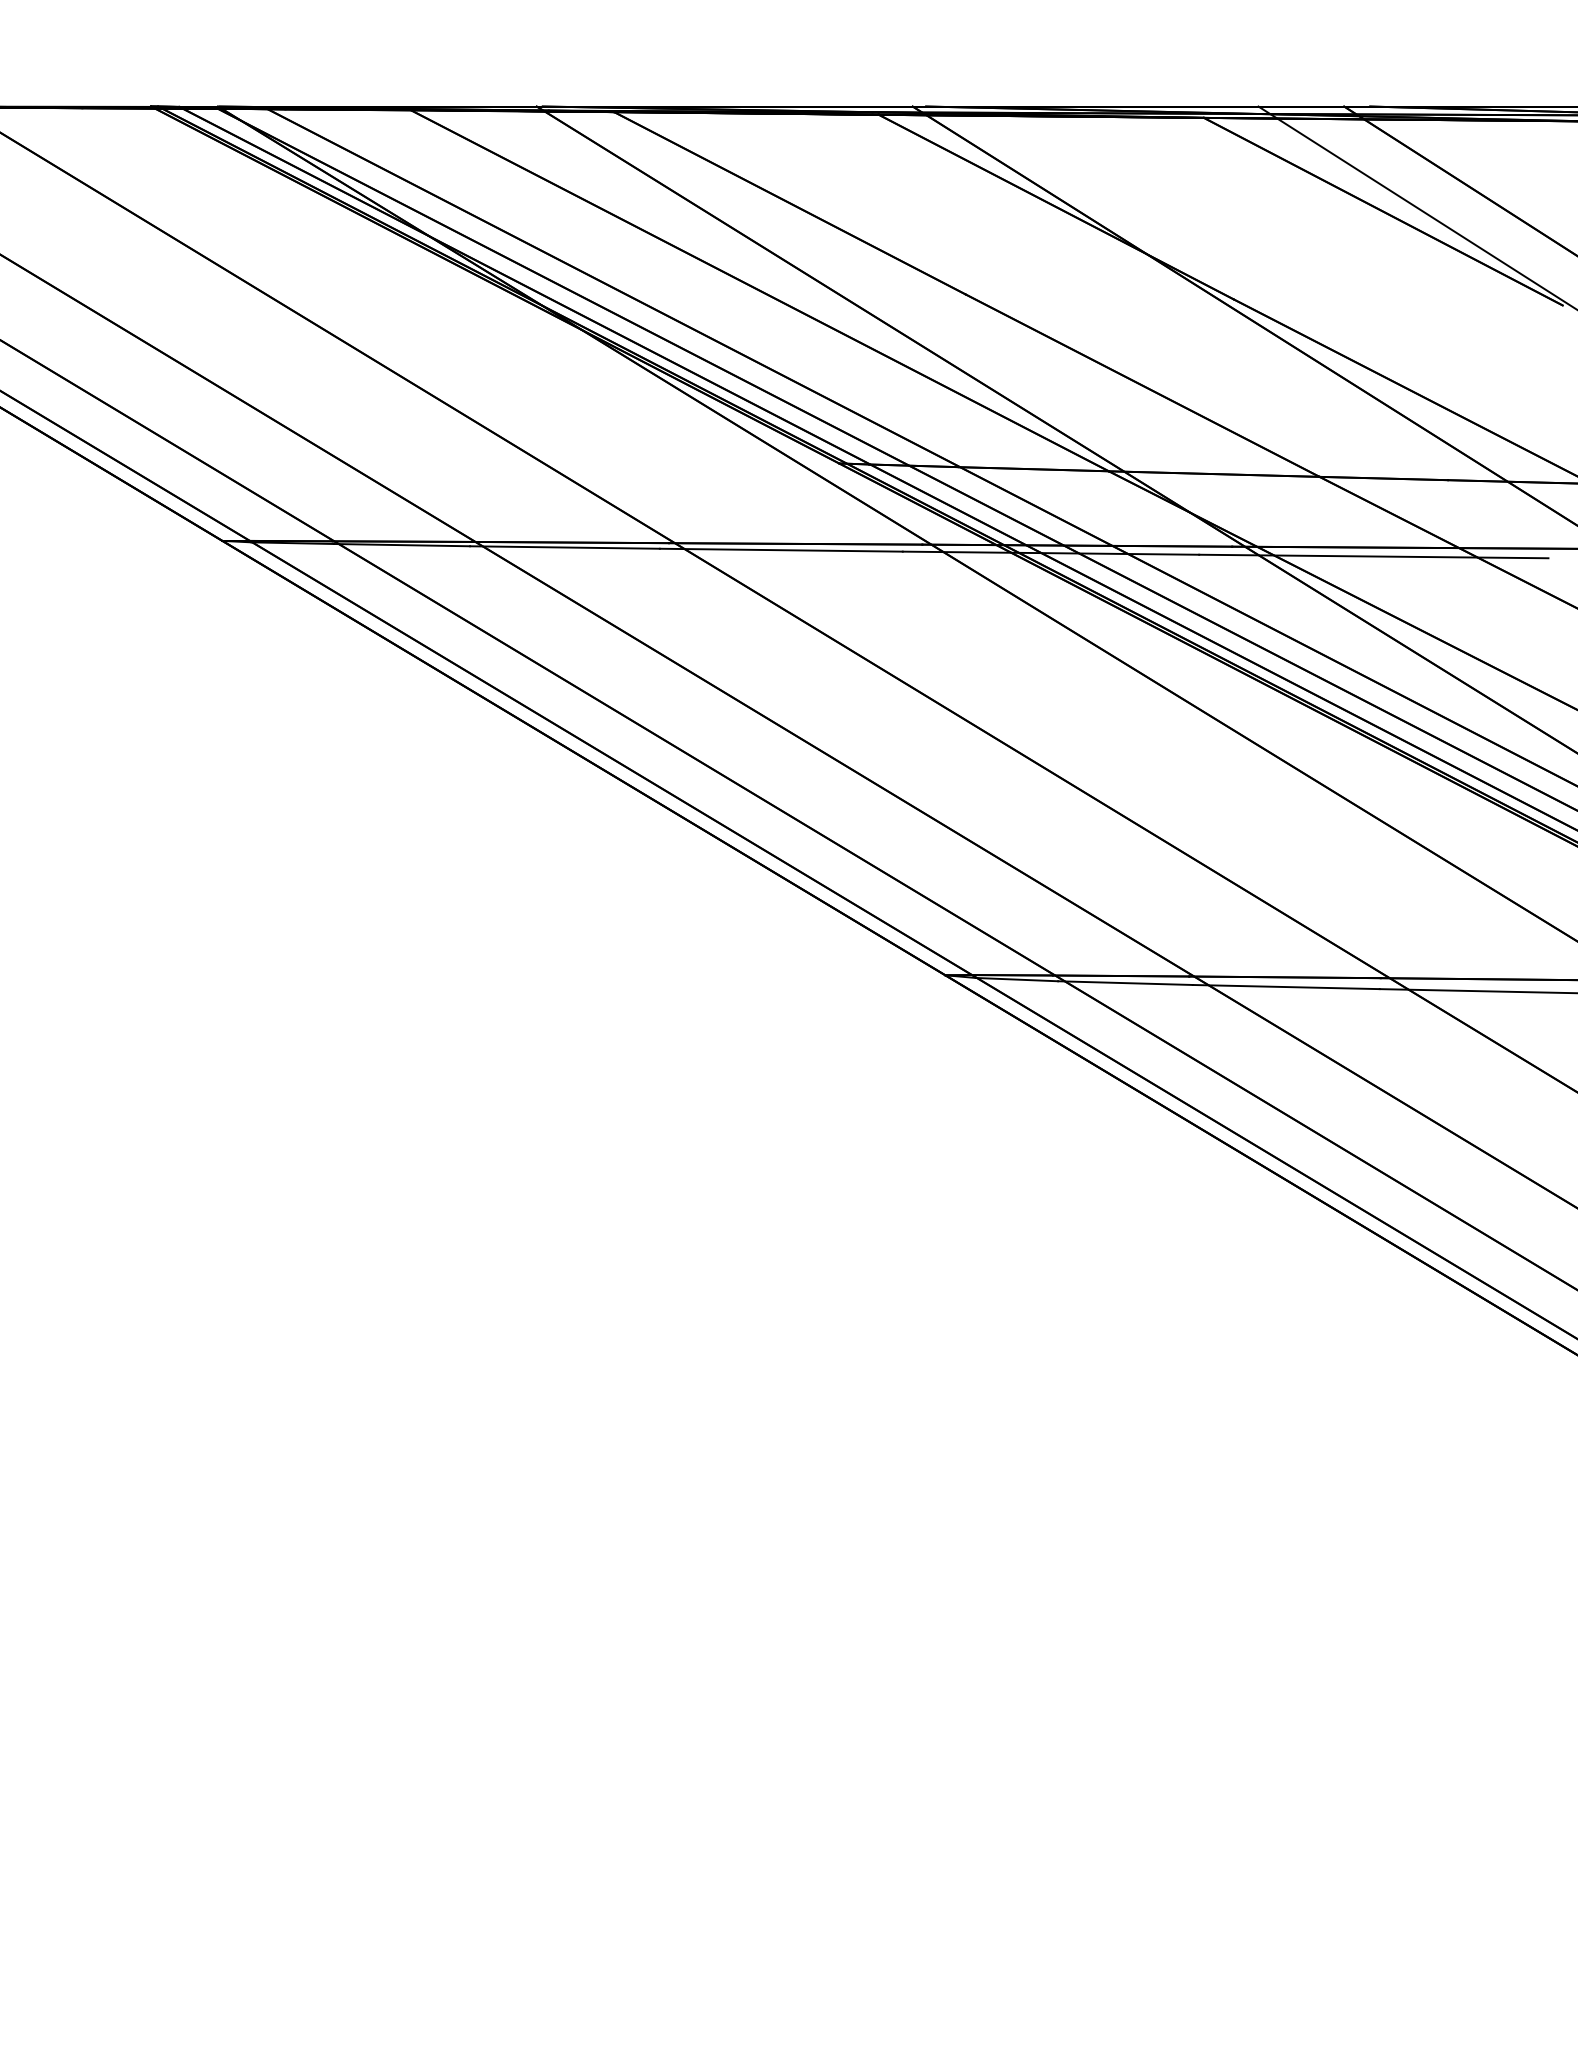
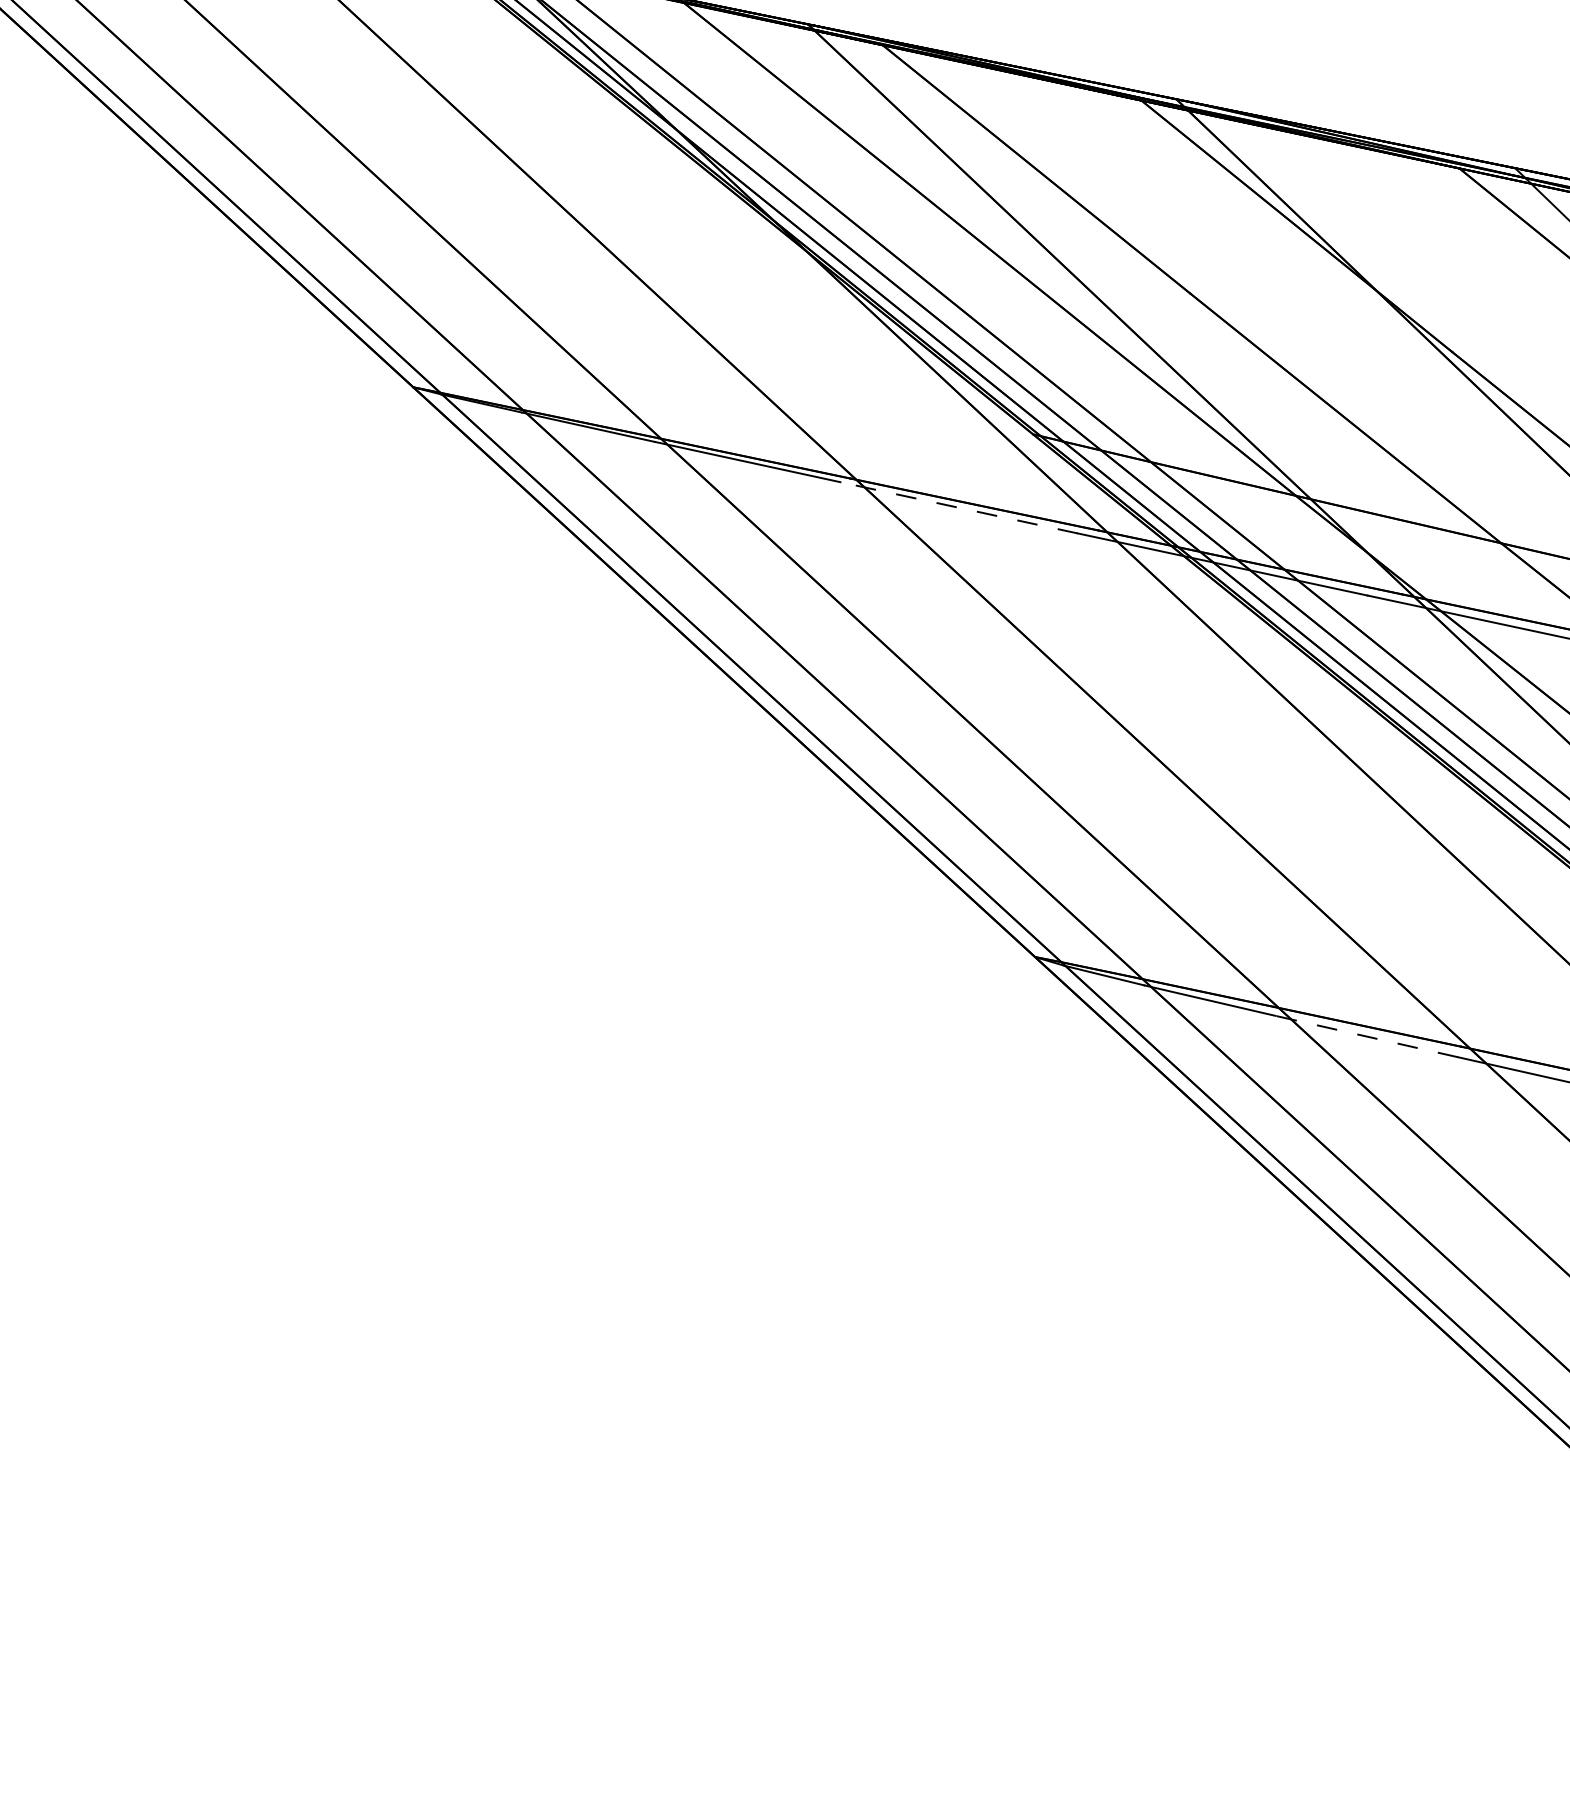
line: (780, 550) -> (958, 507), solid -> dashed
line: (1285, 987) -> (1366, 1036), solid -> dashed

